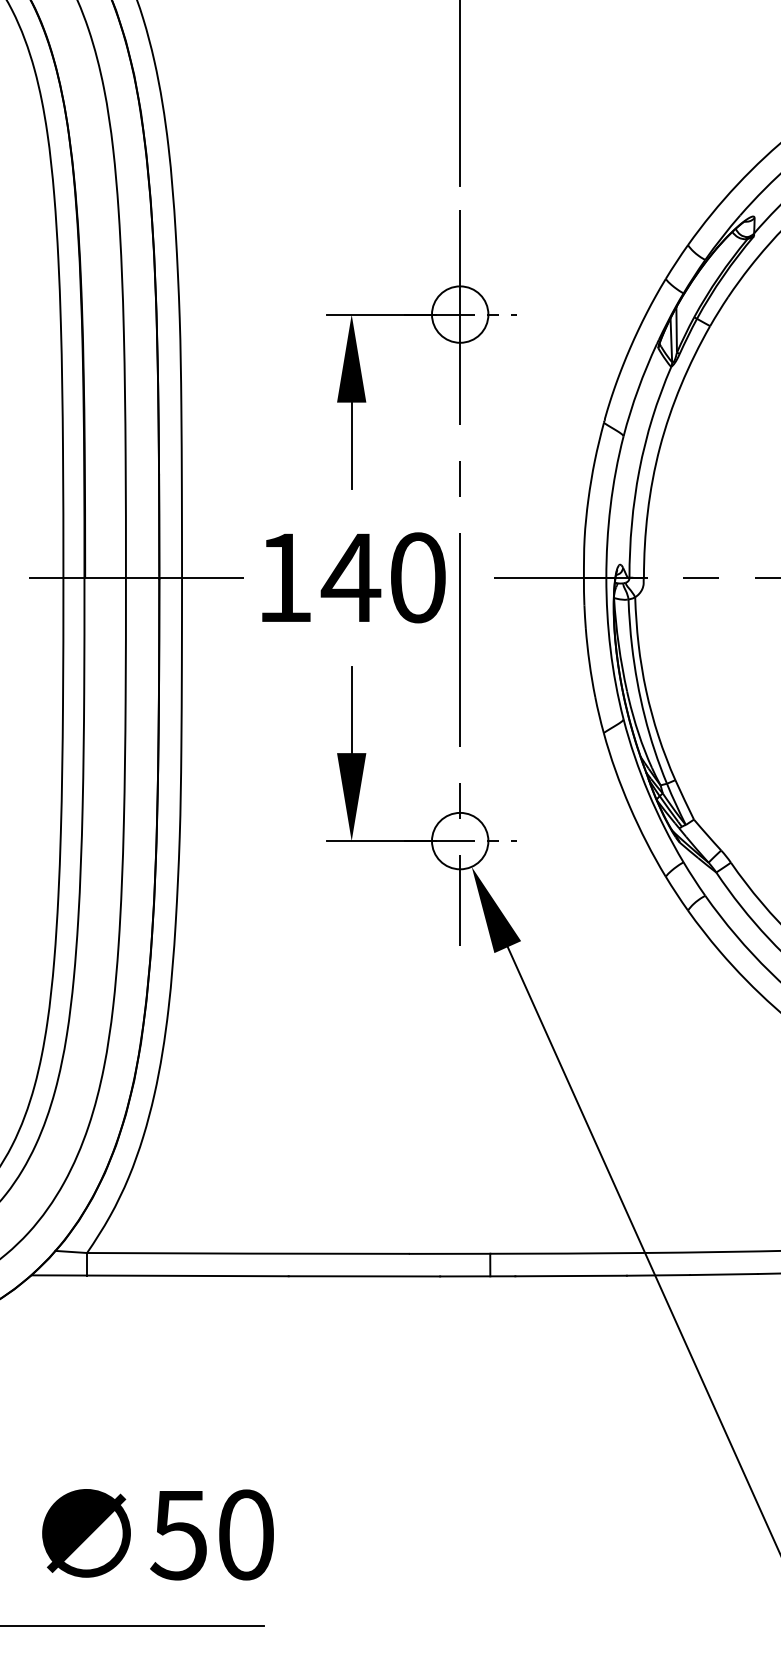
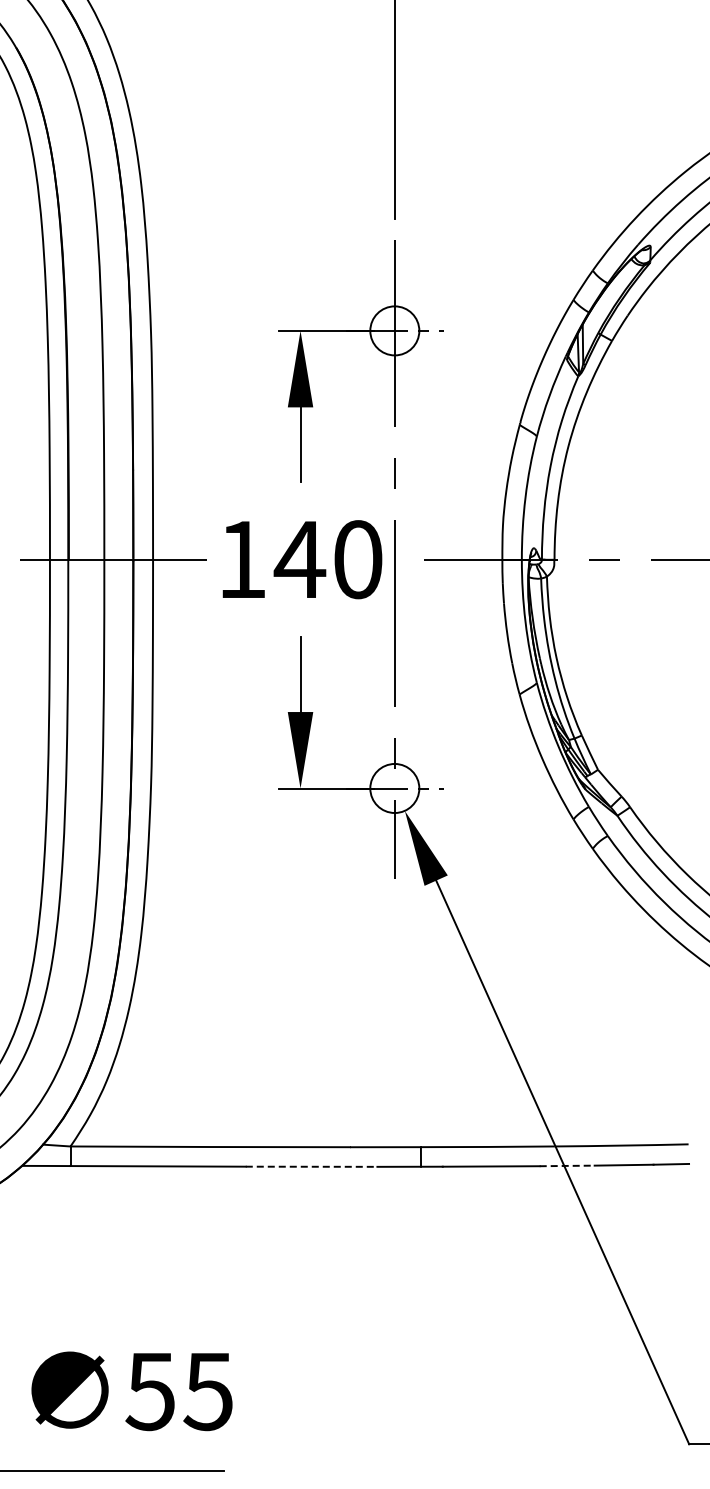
line: (658, 1274) -> (567, 1165), solid -> dashed
line: (364, 1276) -> (311, 1166), solid -> dashed
text: (244, 1534) -> (207, 1391), 50 -> 55

